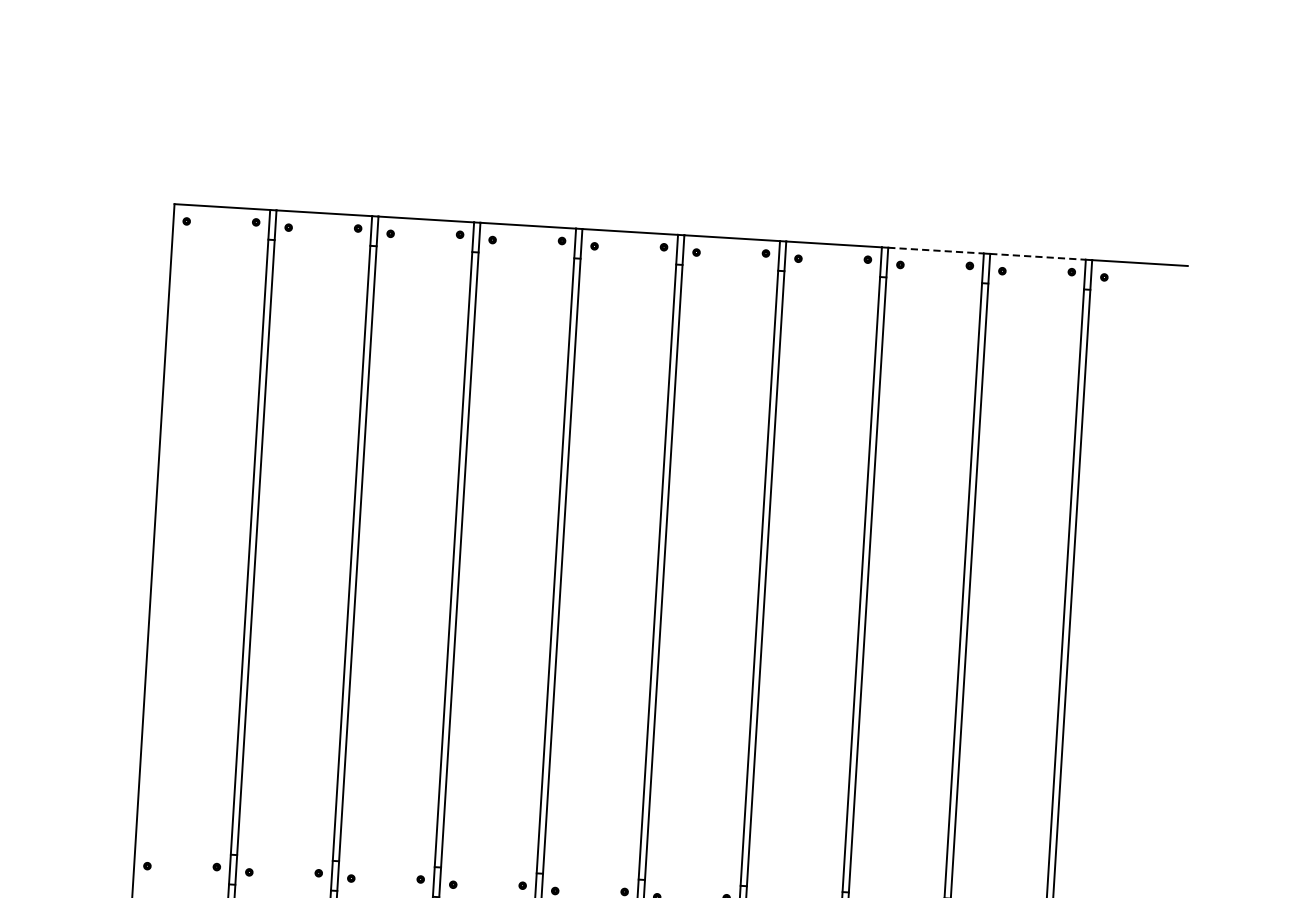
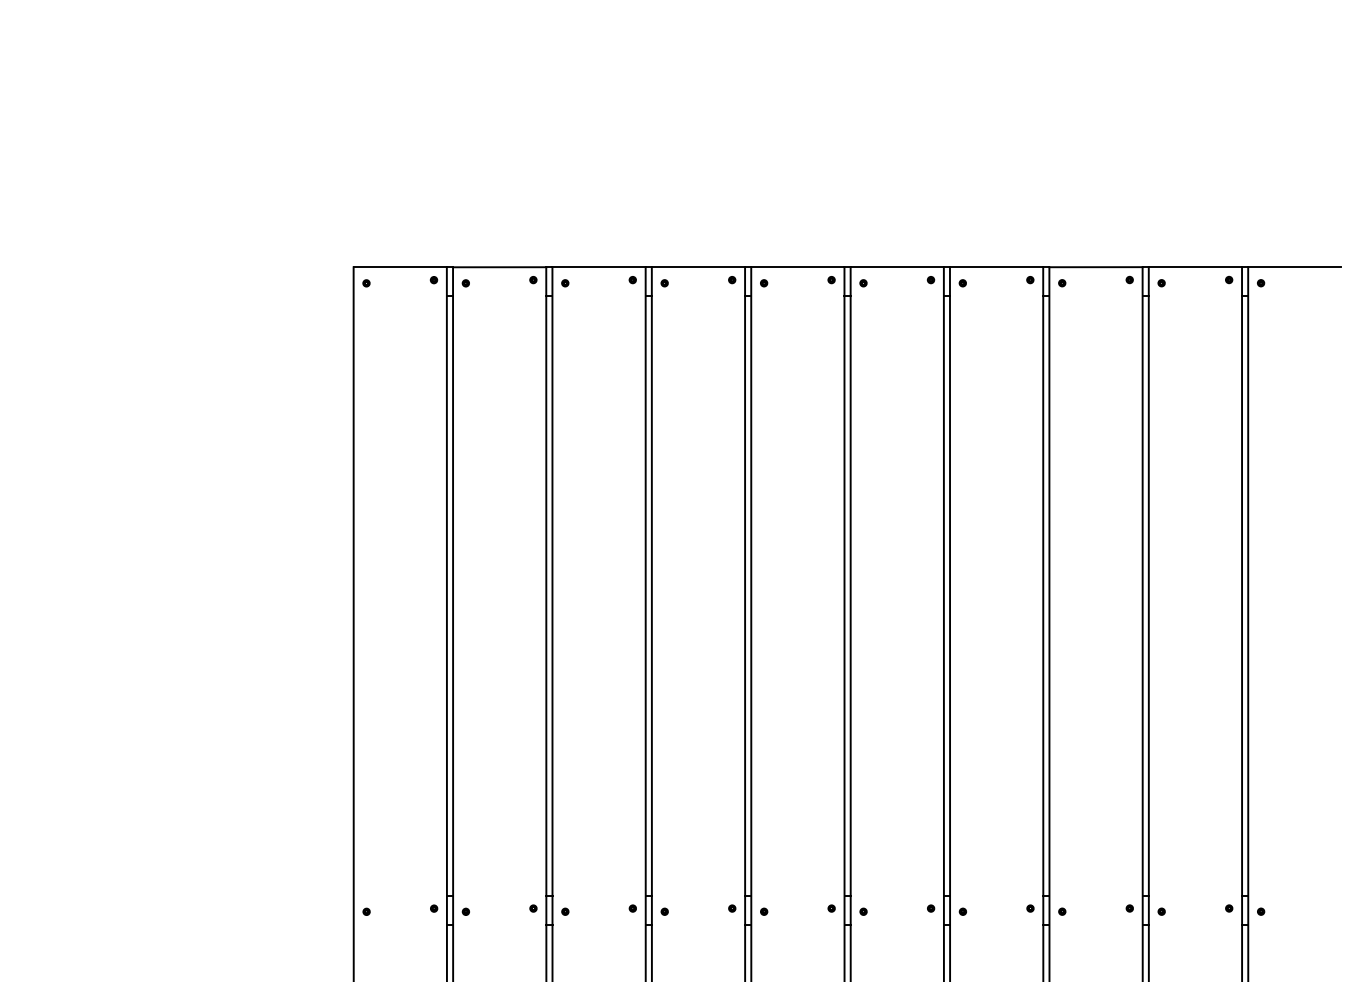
line: (935, 250) -> (1095, 267), dashed -> solid
line: (1038, 257) -> (1195, 267), dashed -> solid

